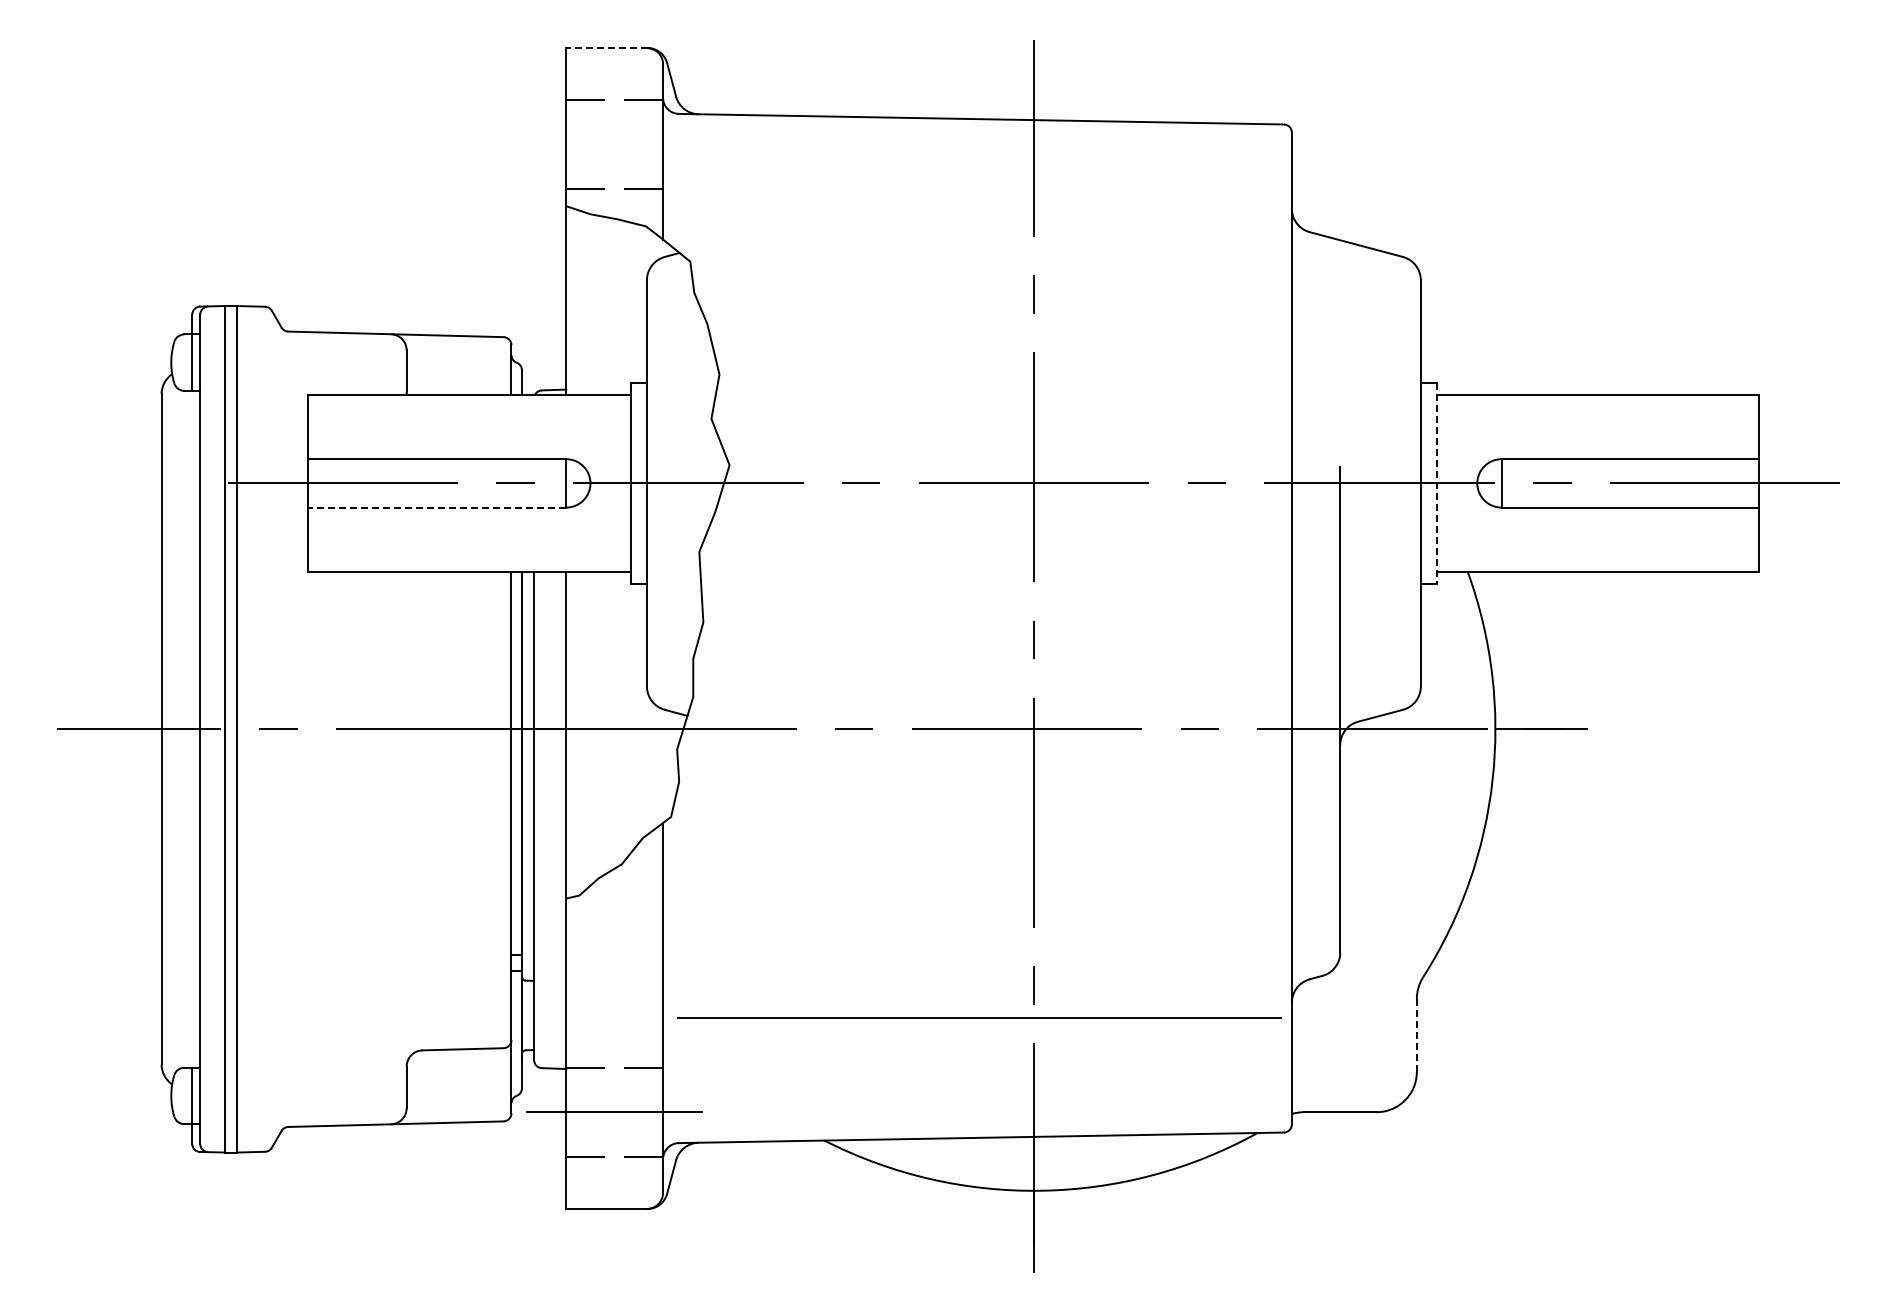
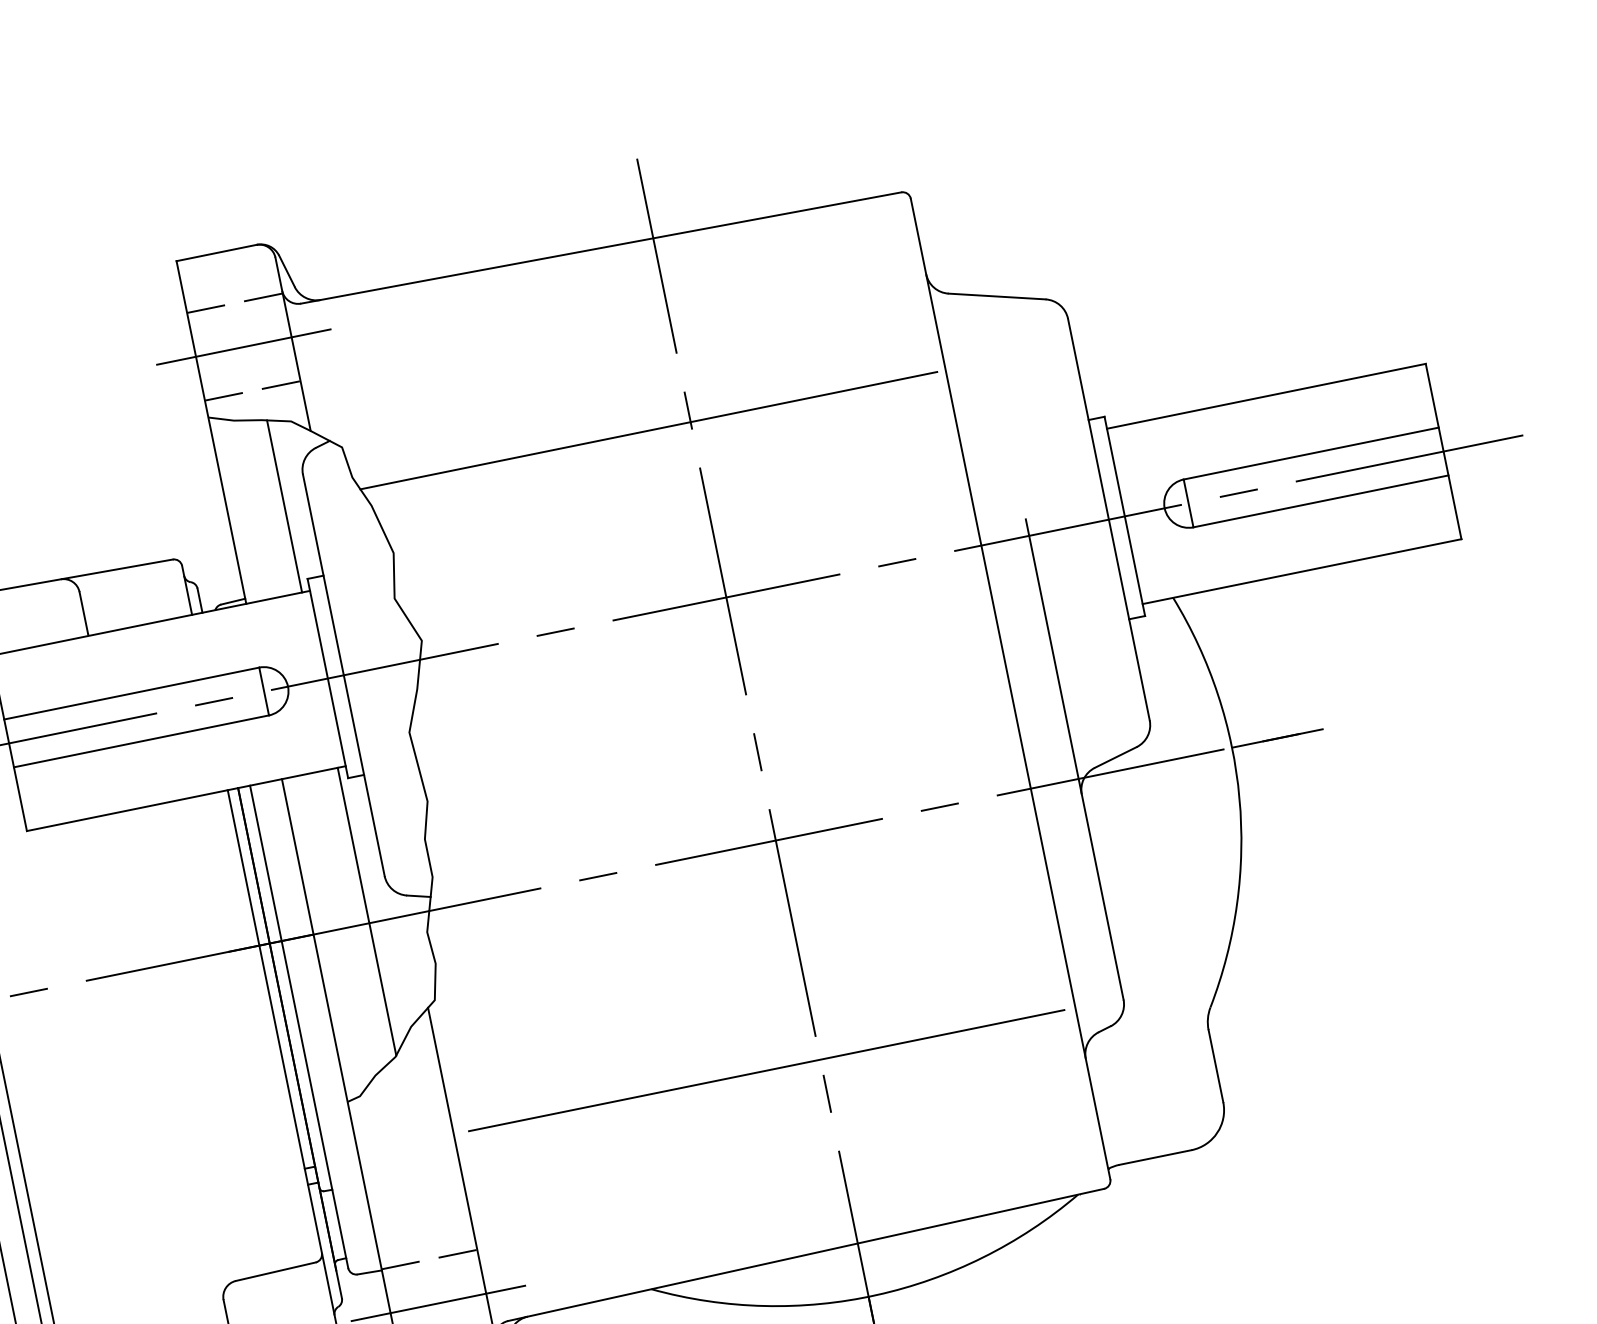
line: (606, 48) -> (216, 253), dashed -> solid
line: (614, 144) -> (243, 346), added
line: (991, 306) -> (648, 431), added
line: (622, 307) -> (284, 506), added
line: (1436, 483) -> (1124, 516), dashed -> solid
line: (437, 507) -> (141, 741), dashed -> solid
line: (622, 717) -> (366, 911), added
line: (979, 1017) -> (766, 1070), moved
line: (1416, 1034) -> (1215, 1065), dashed -> solid

